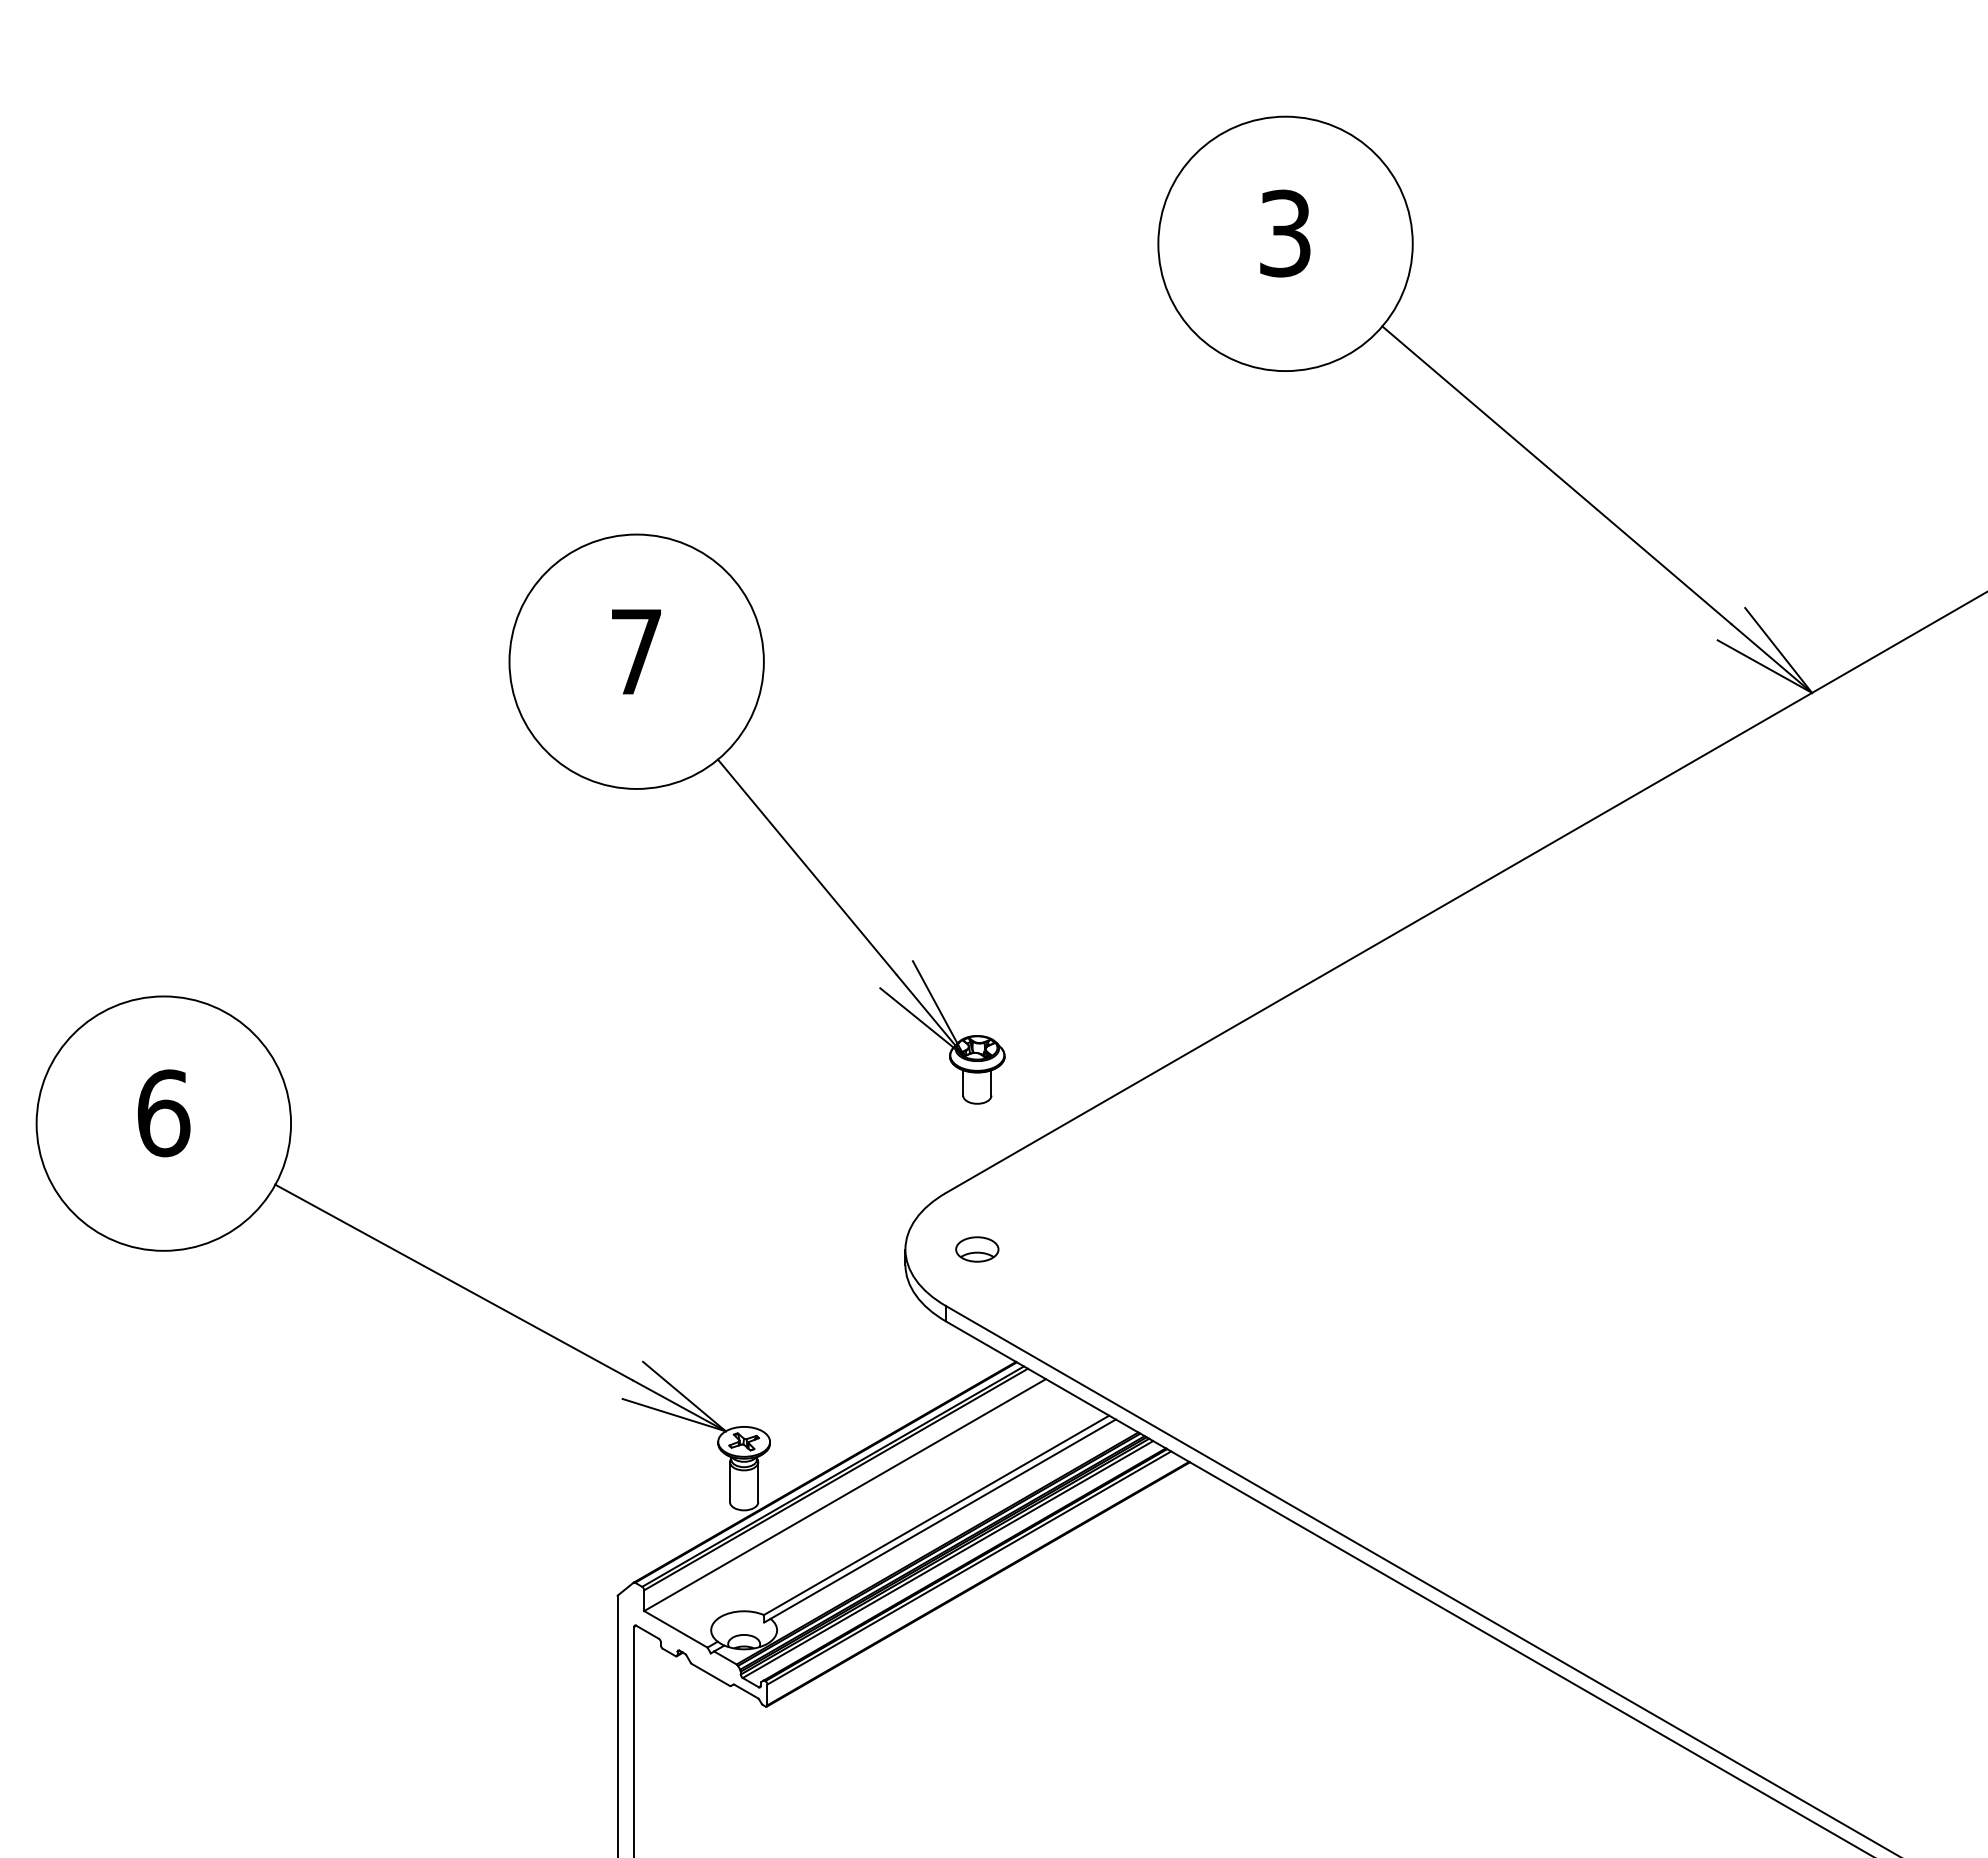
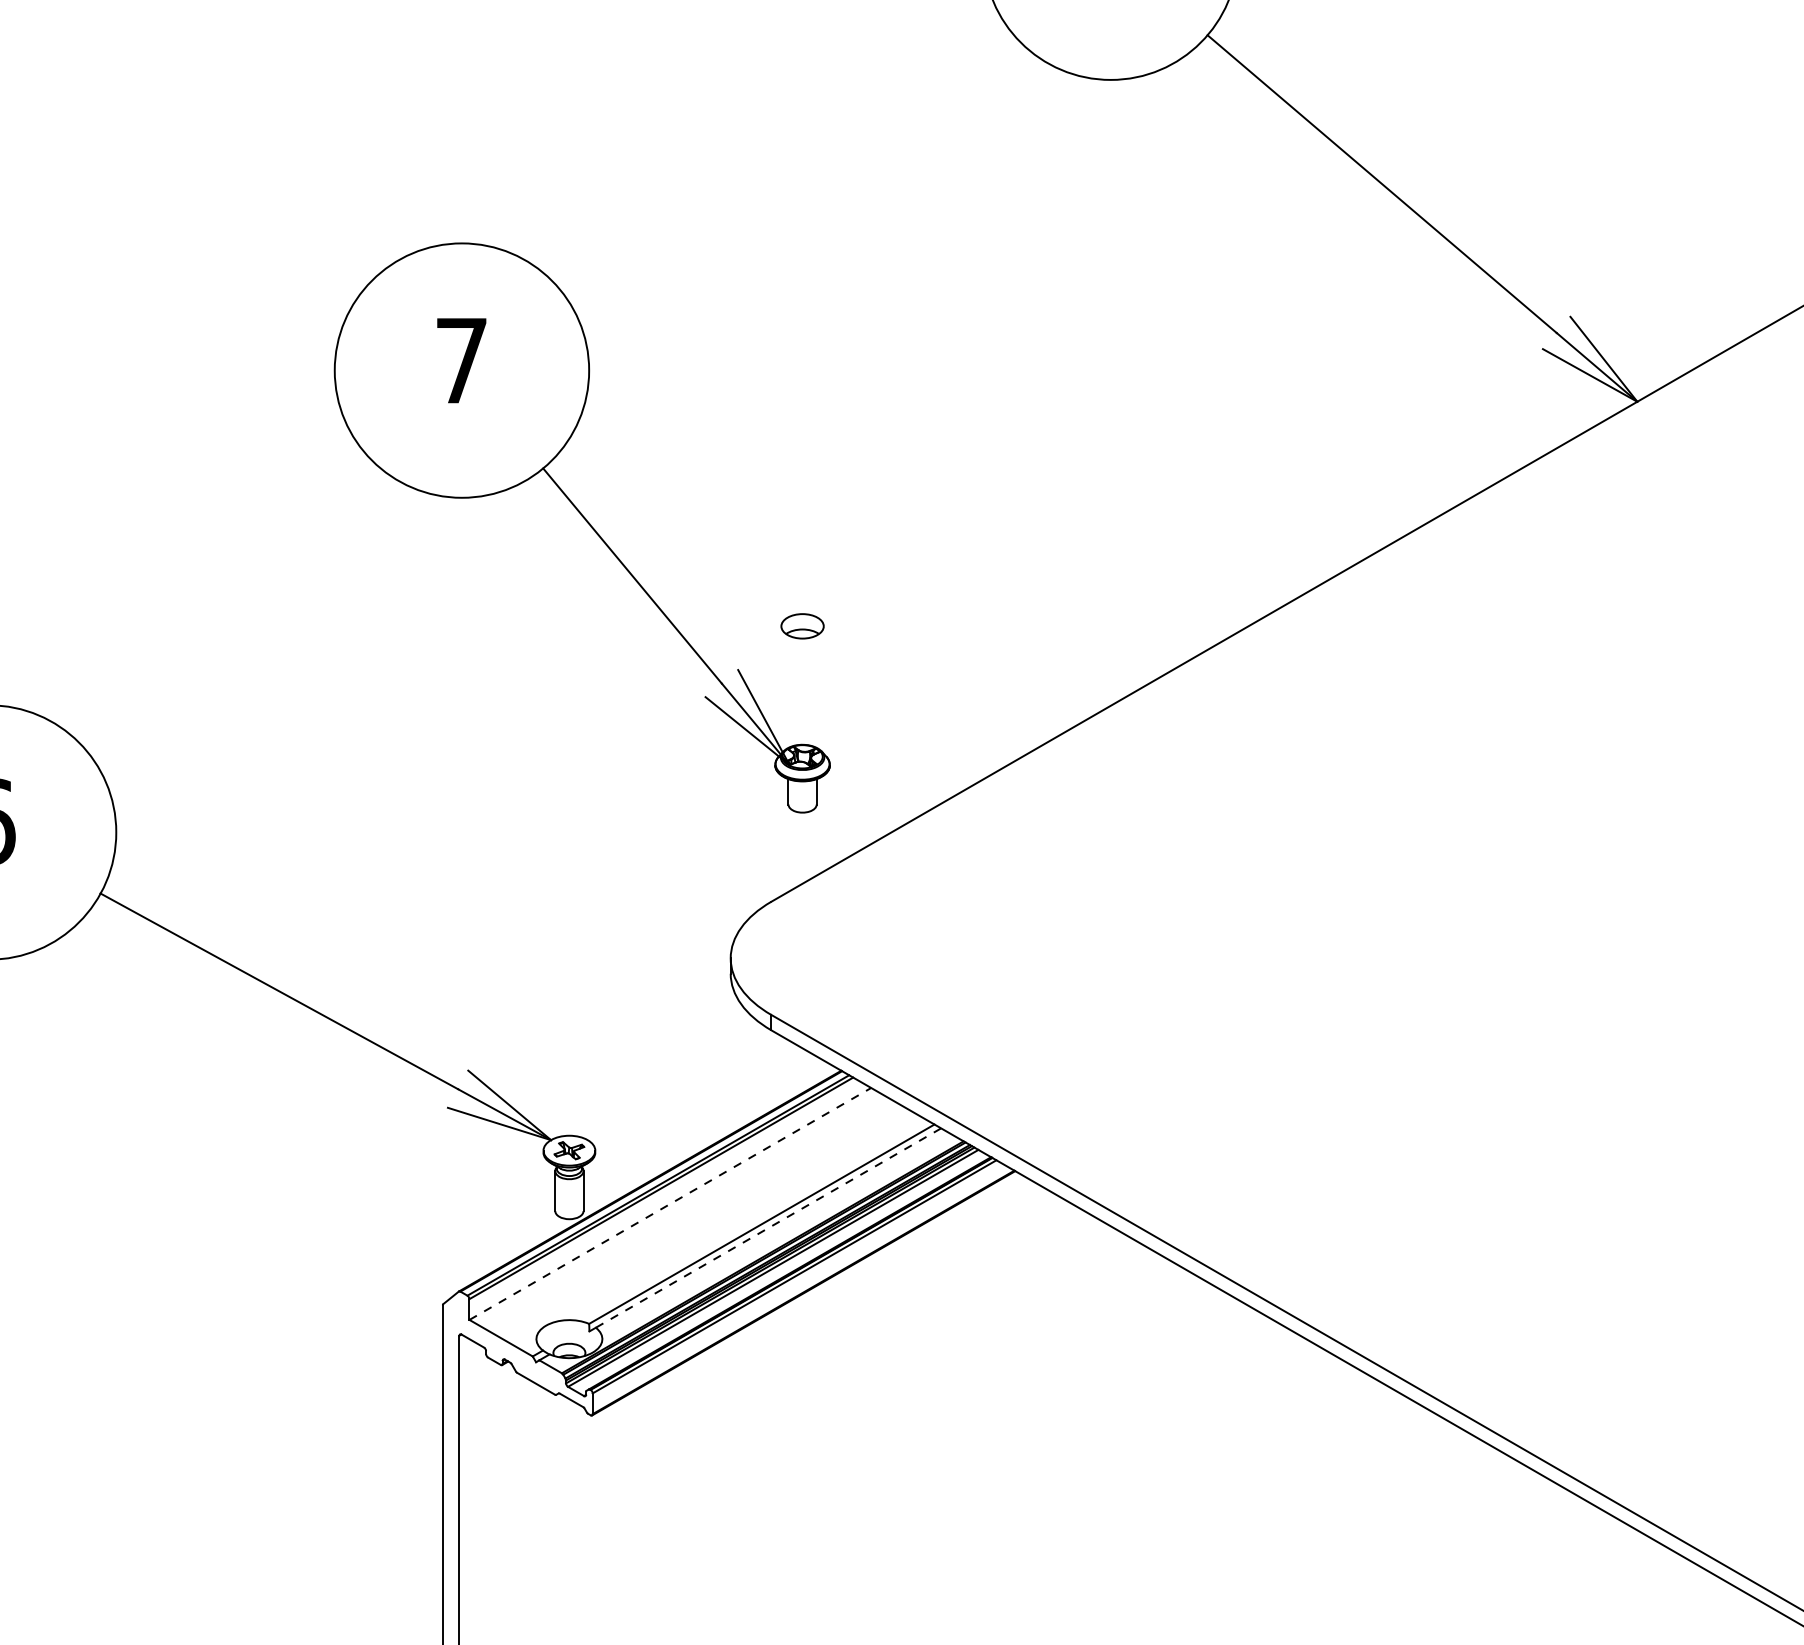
part: (977, 1249) -> (802, 626), moved
line: (845, 1495) -> (670, 1204), solid -> dashed
line: (942, 1519) -> (767, 1228), solid -> dashed

